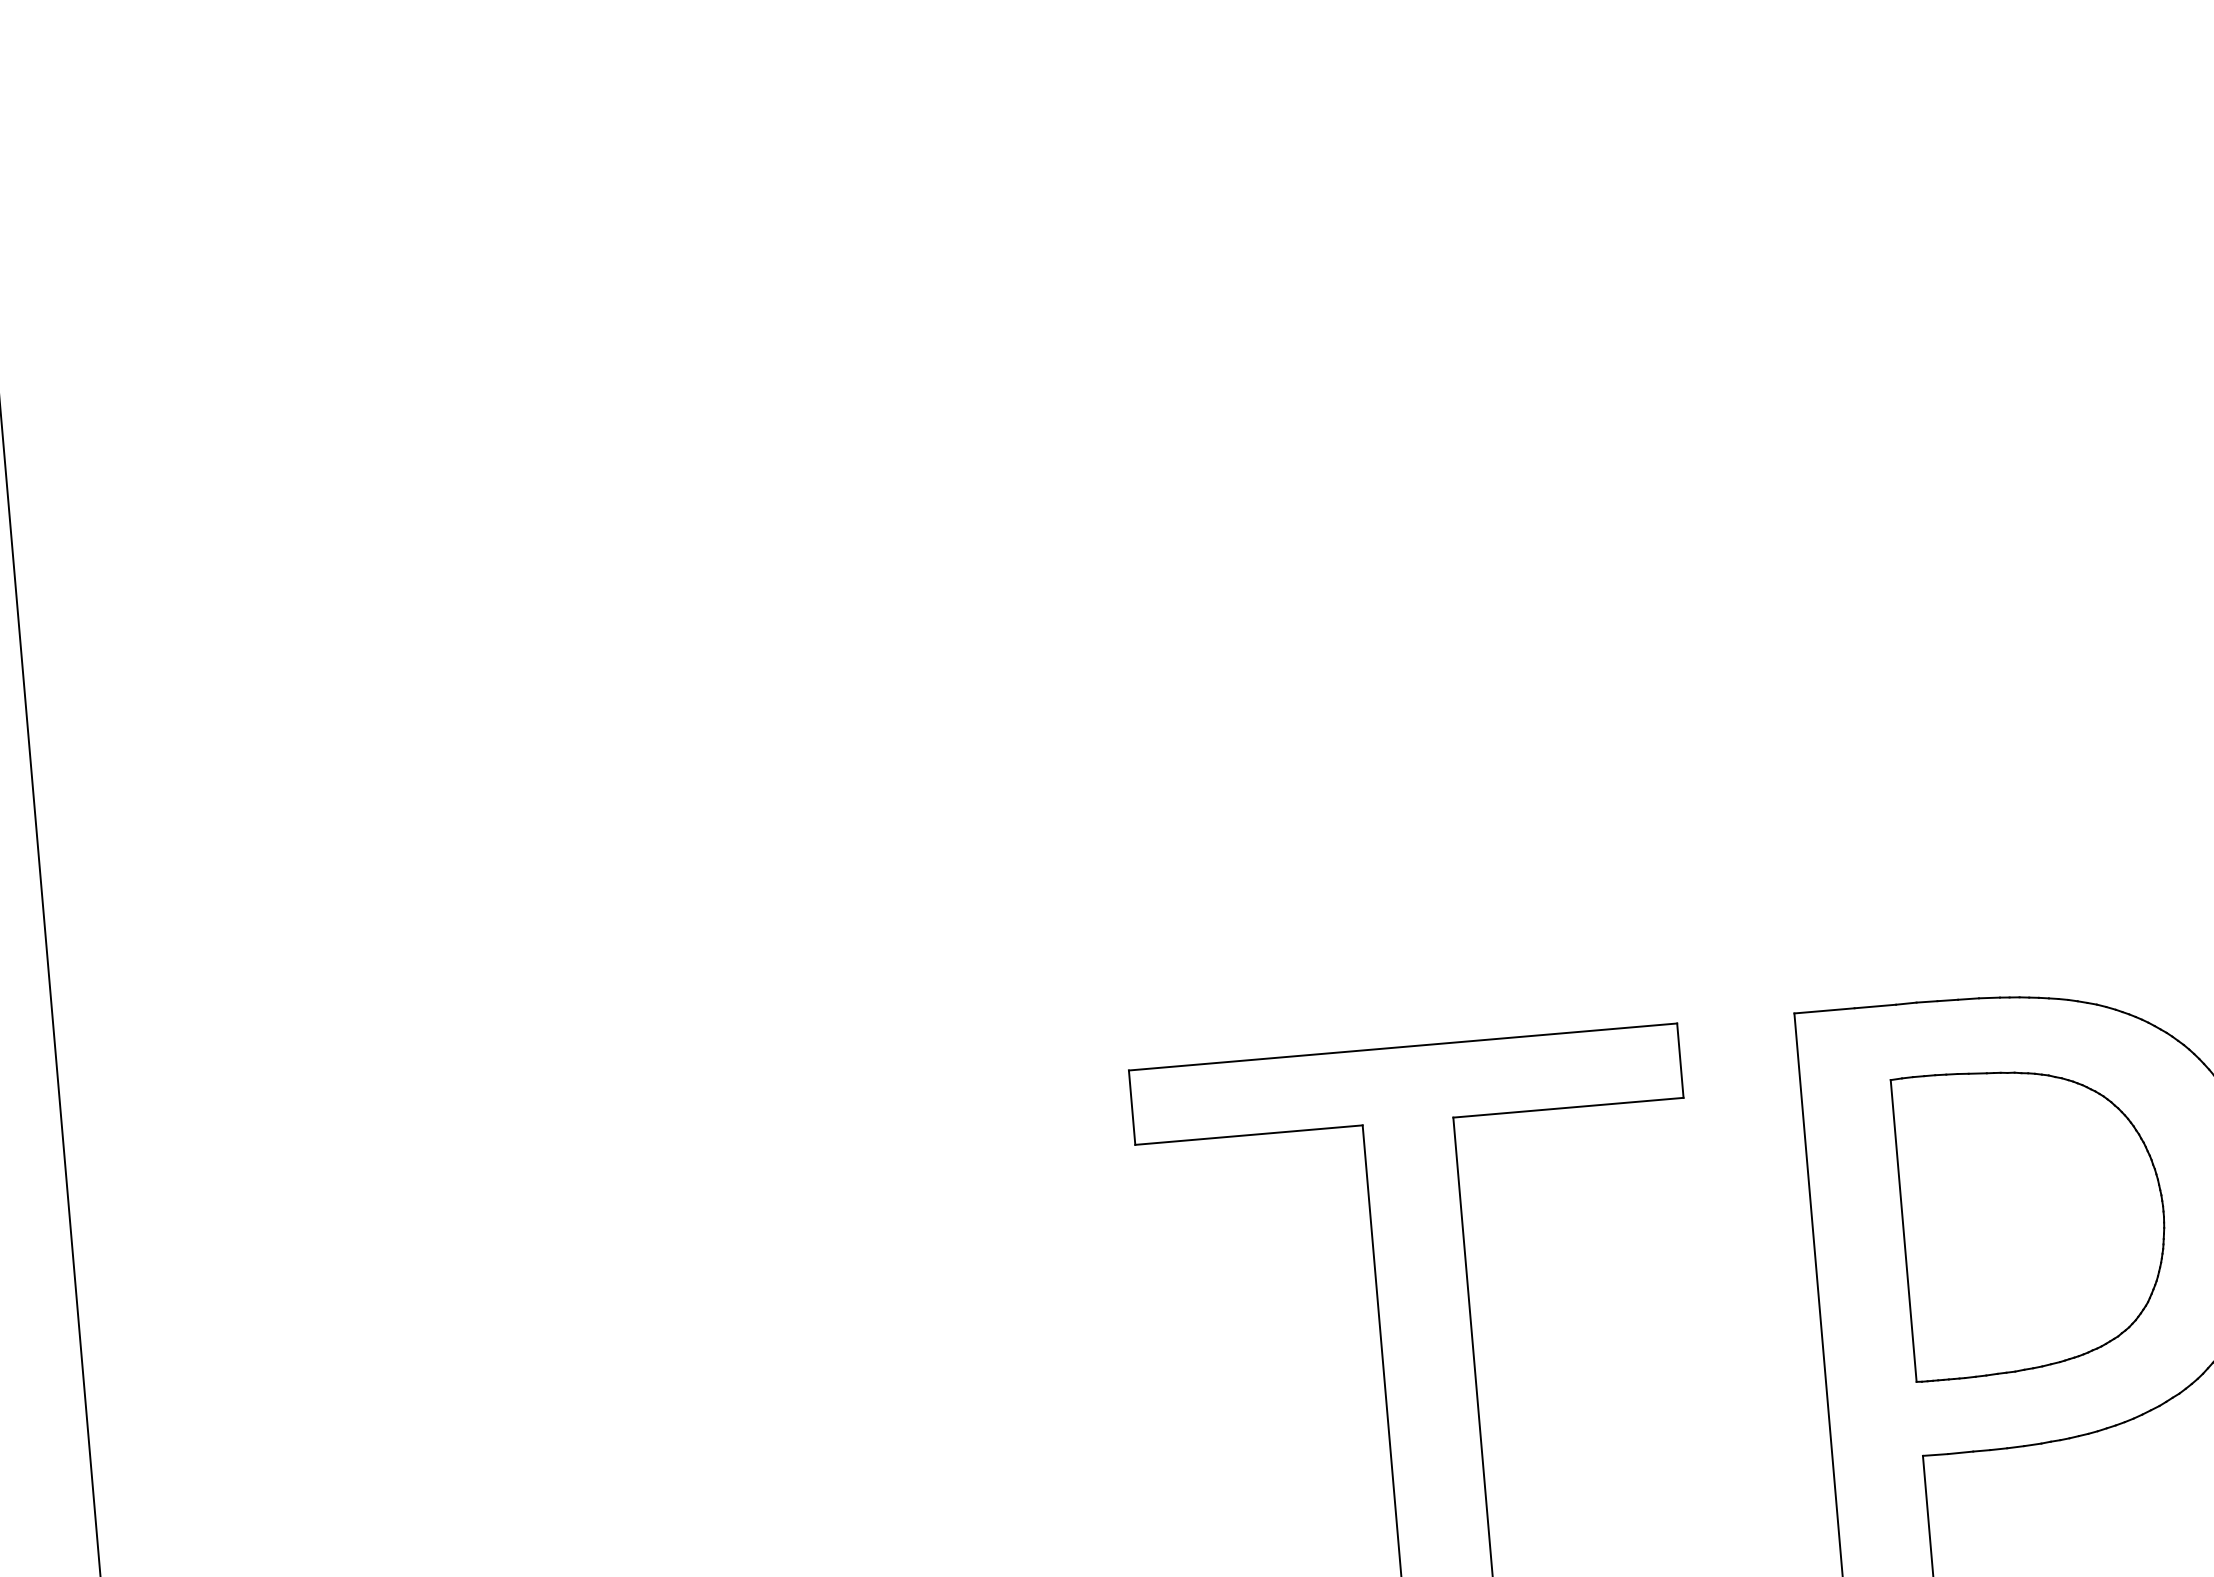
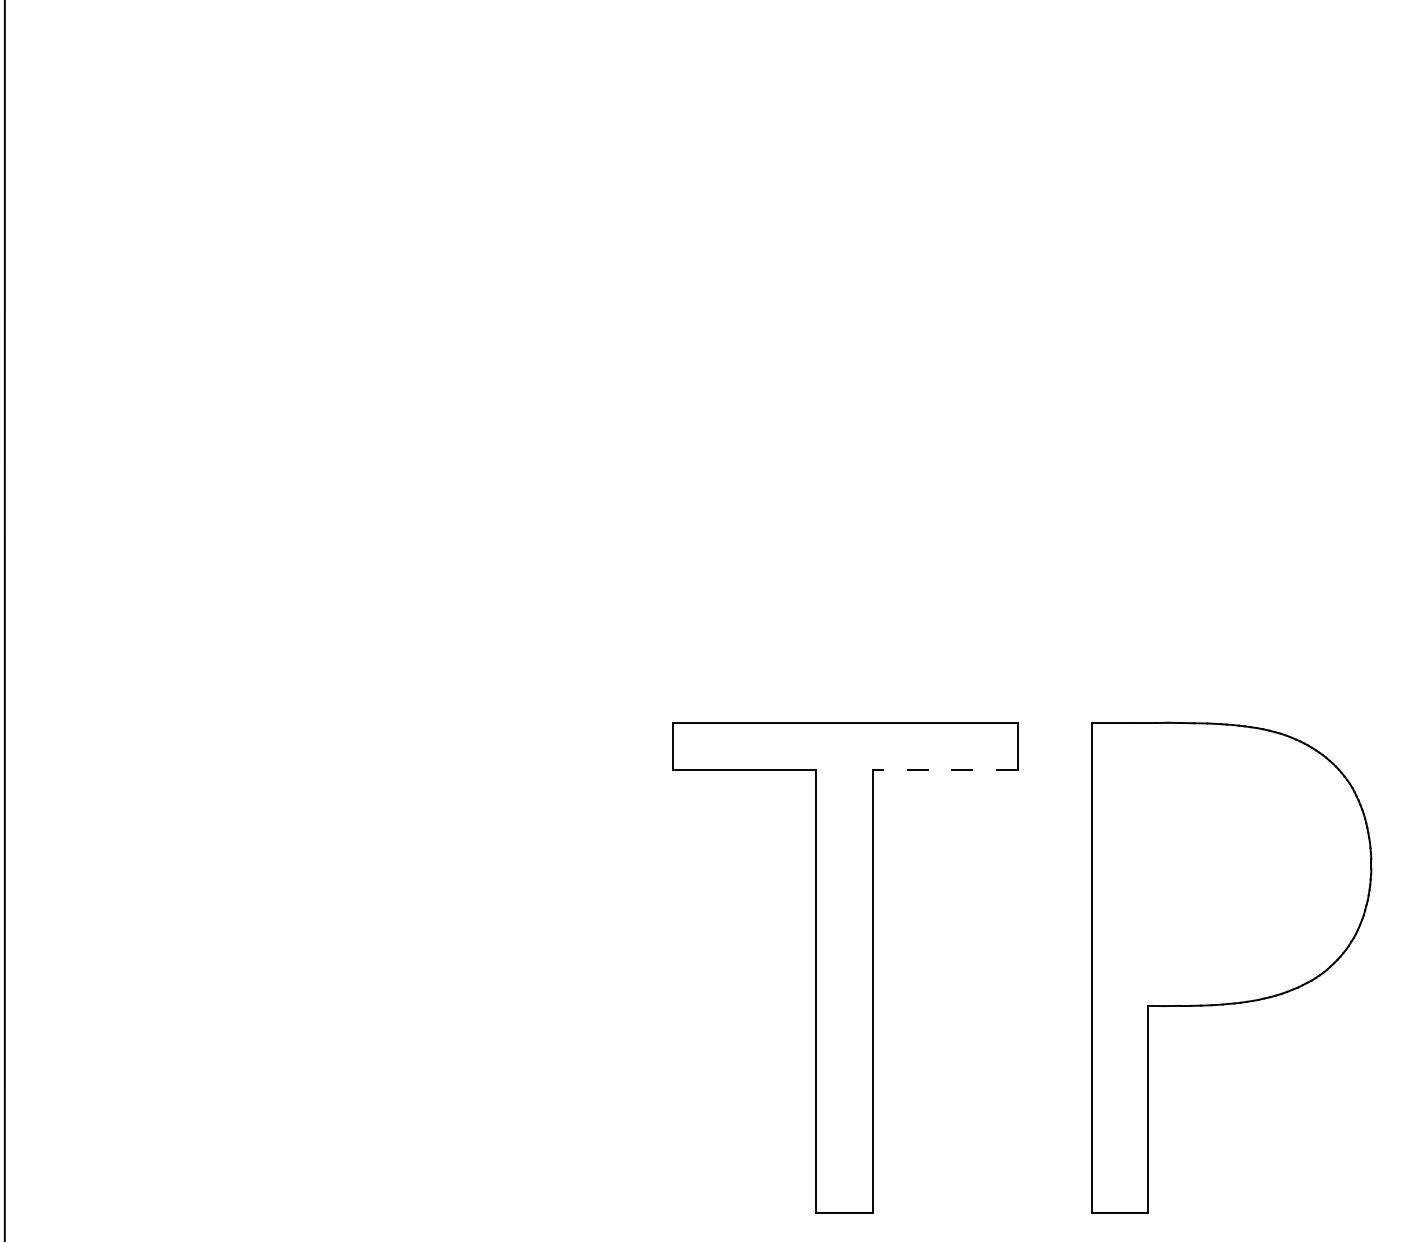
line: (1568, 1107) -> (945, 769), solid -> dashed
part: (2033, 1219) -> (1229, 864), removed

